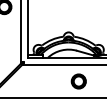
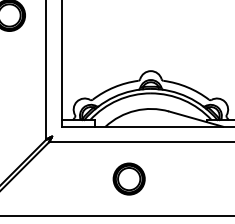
part: (78, 81) -> (128, 179), moved

